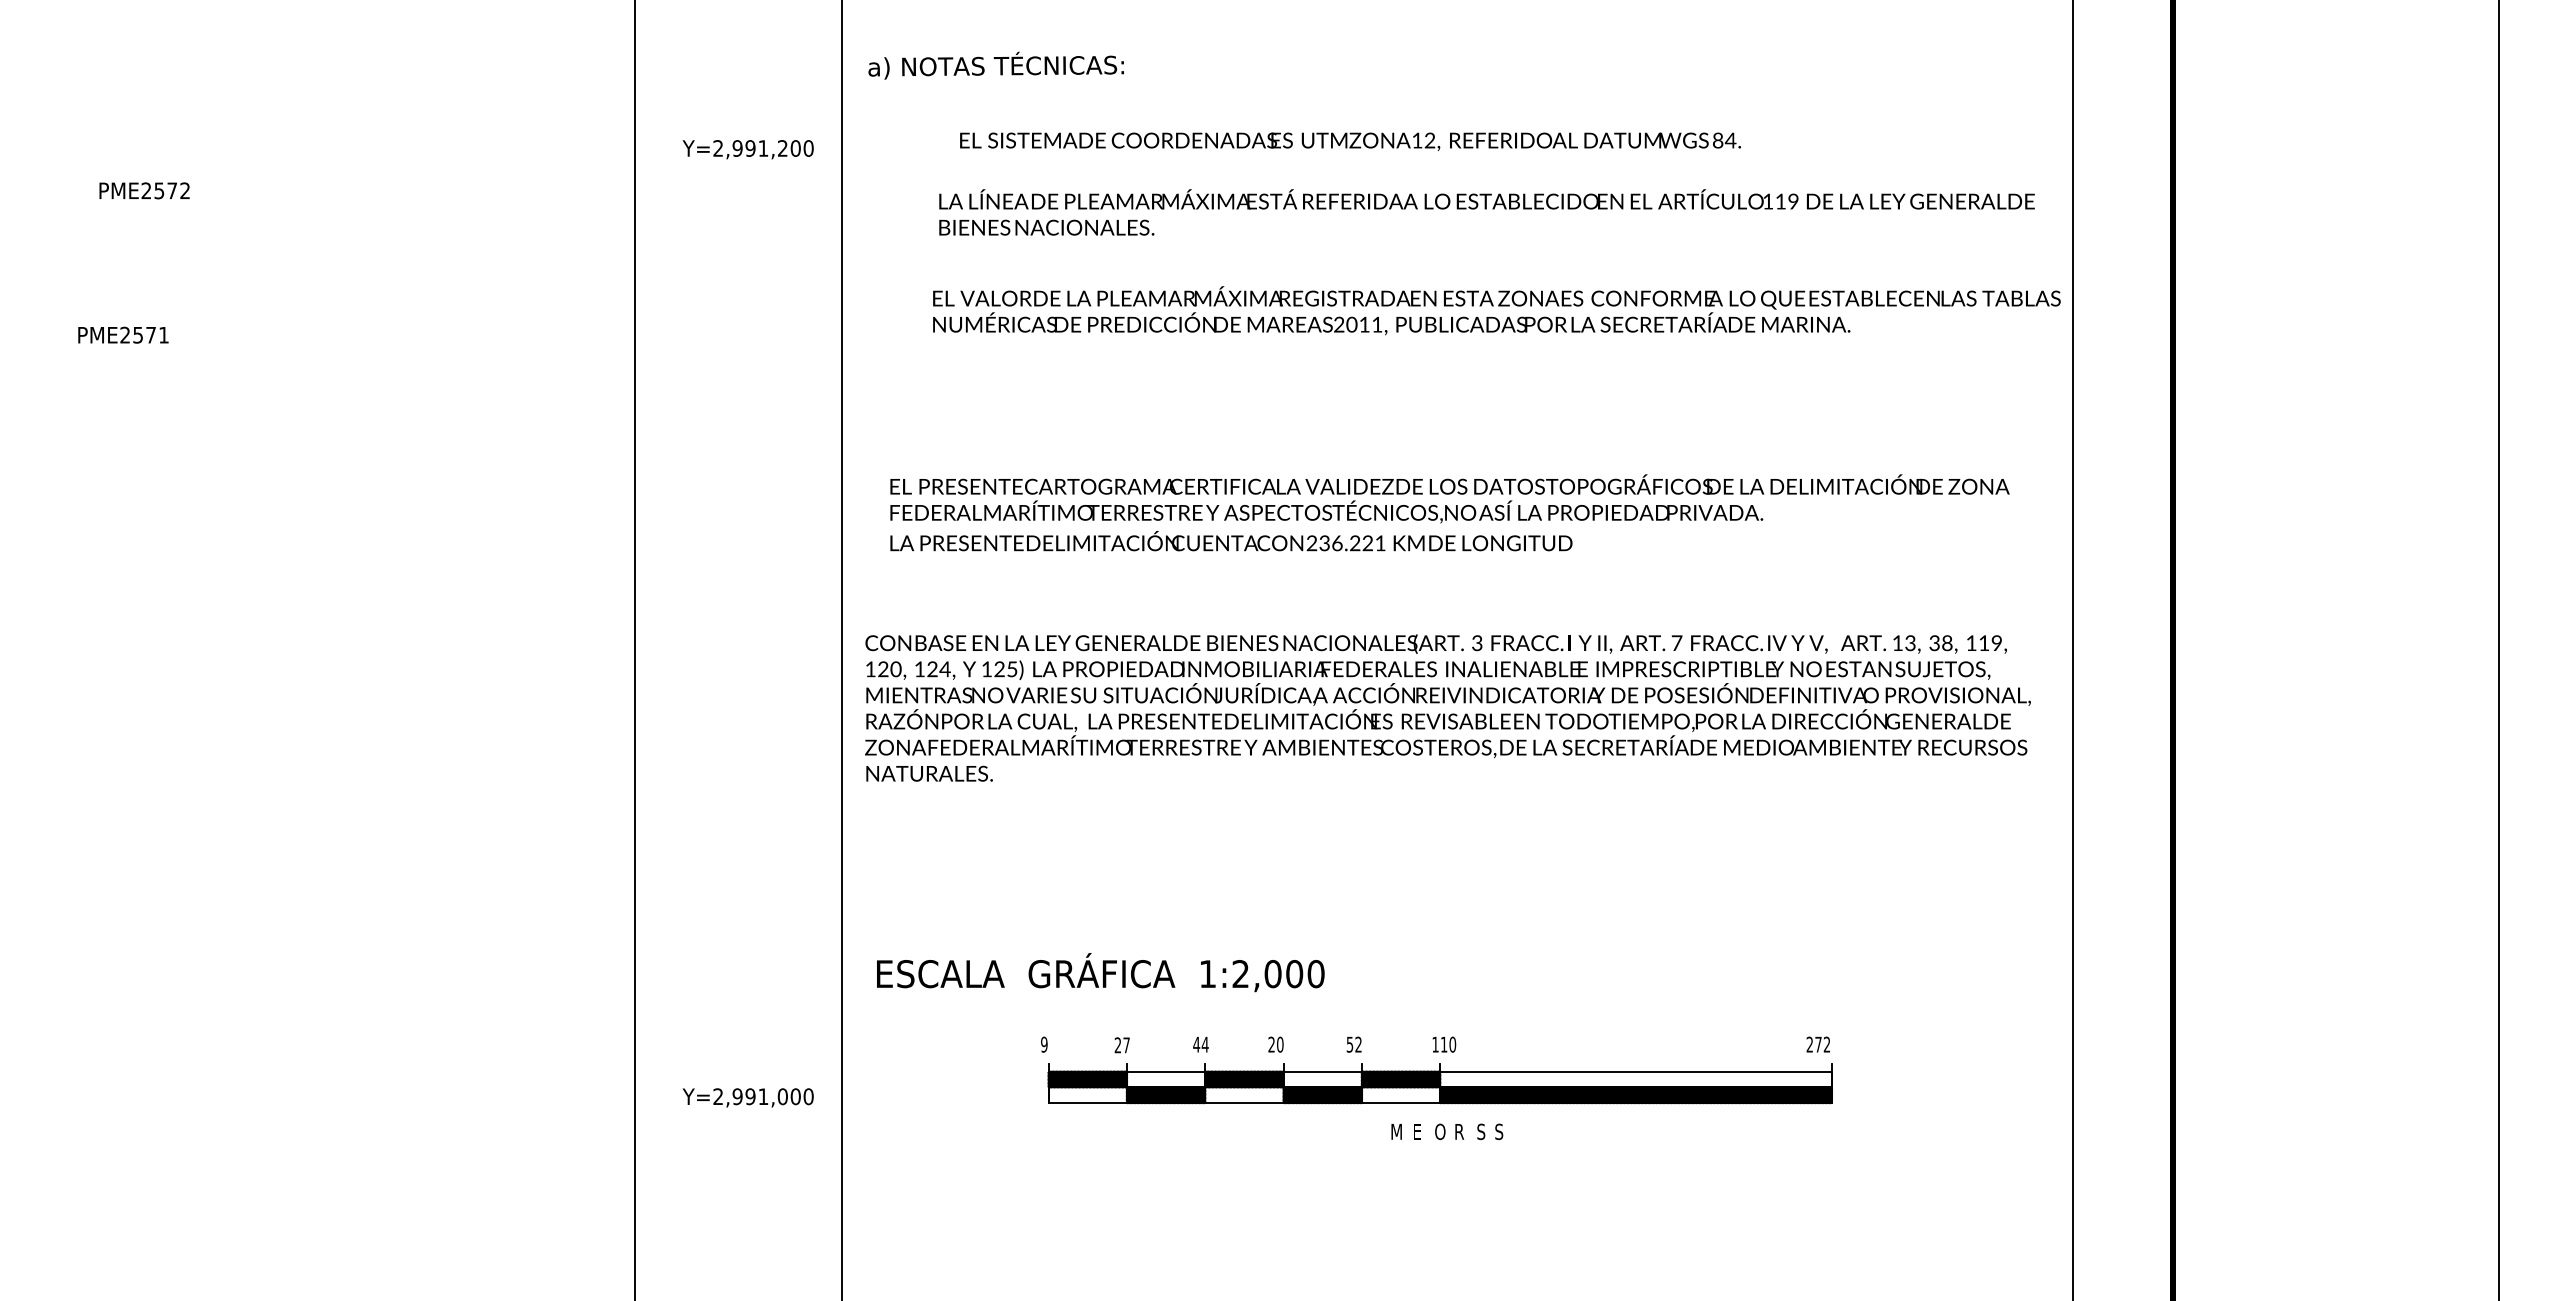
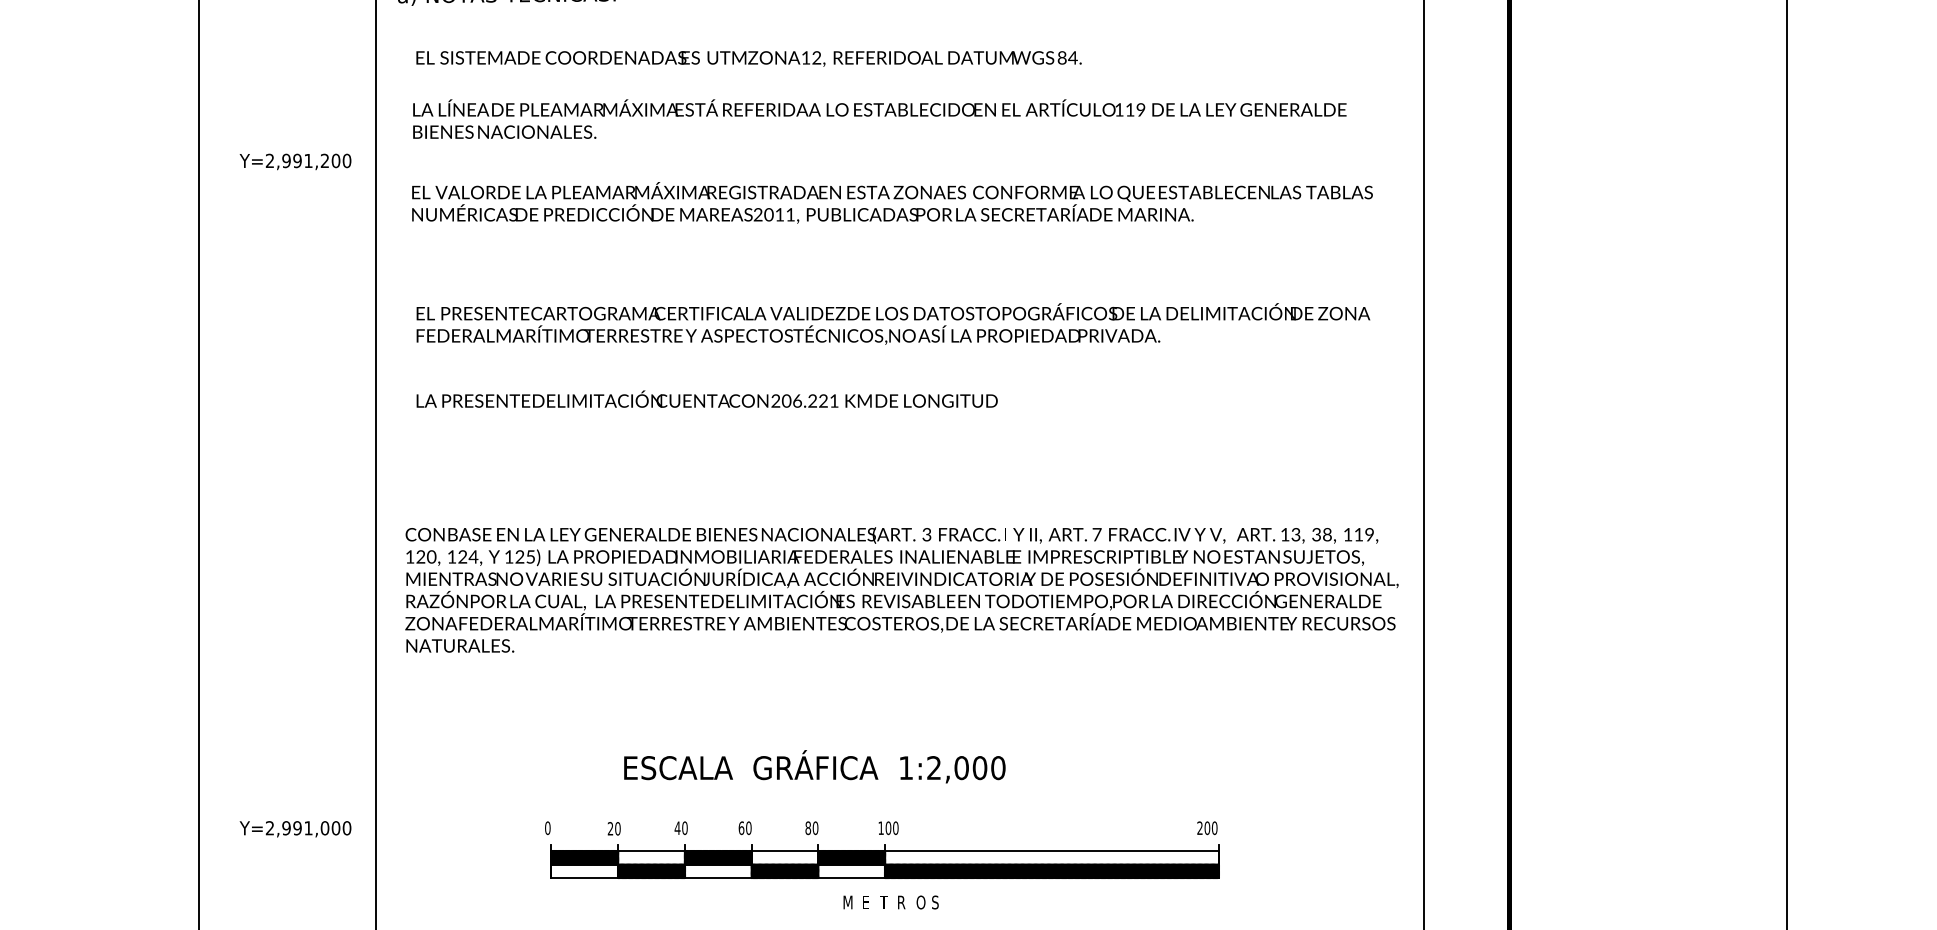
text: (1350, 141) -> (749, 58), moved
text: (747, 149) -> (294, 161), moved
text: (1486, 212) -> (879, 119), moved
text: (1496, 310) -> (892, 202), moved
text: (1449, 498) -> (893, 323), moved
text: (1324, 542) -> (786, 400), 236.221 -> 206.221
text: (1447, 707) -> (901, 589), moved
text: (1100, 972) -> (814, 766), moved
text: (1044, 1044) -> (547, 828), 9 -> 0
text: (1204, 1044) -> (684, 828), 44 -> 40
text: (1271, 1044) -> (741, 828), 20 -> 60
text: (1353, 1044) -> (811, 828), 52 -> 80
text: (1443, 1044) -> (887, 828), 110 -> 100
text: (1822, 1044) -> (1210, 828), 272 -> 200
text: (1126, 1045) -> (617, 828), 27 -> 20
text: (747, 1097) -> (294, 828), moved
text: (1439, 1131) -> (884, 902), O -> T
text: (1482, 1131) -> (921, 902), S -> O

